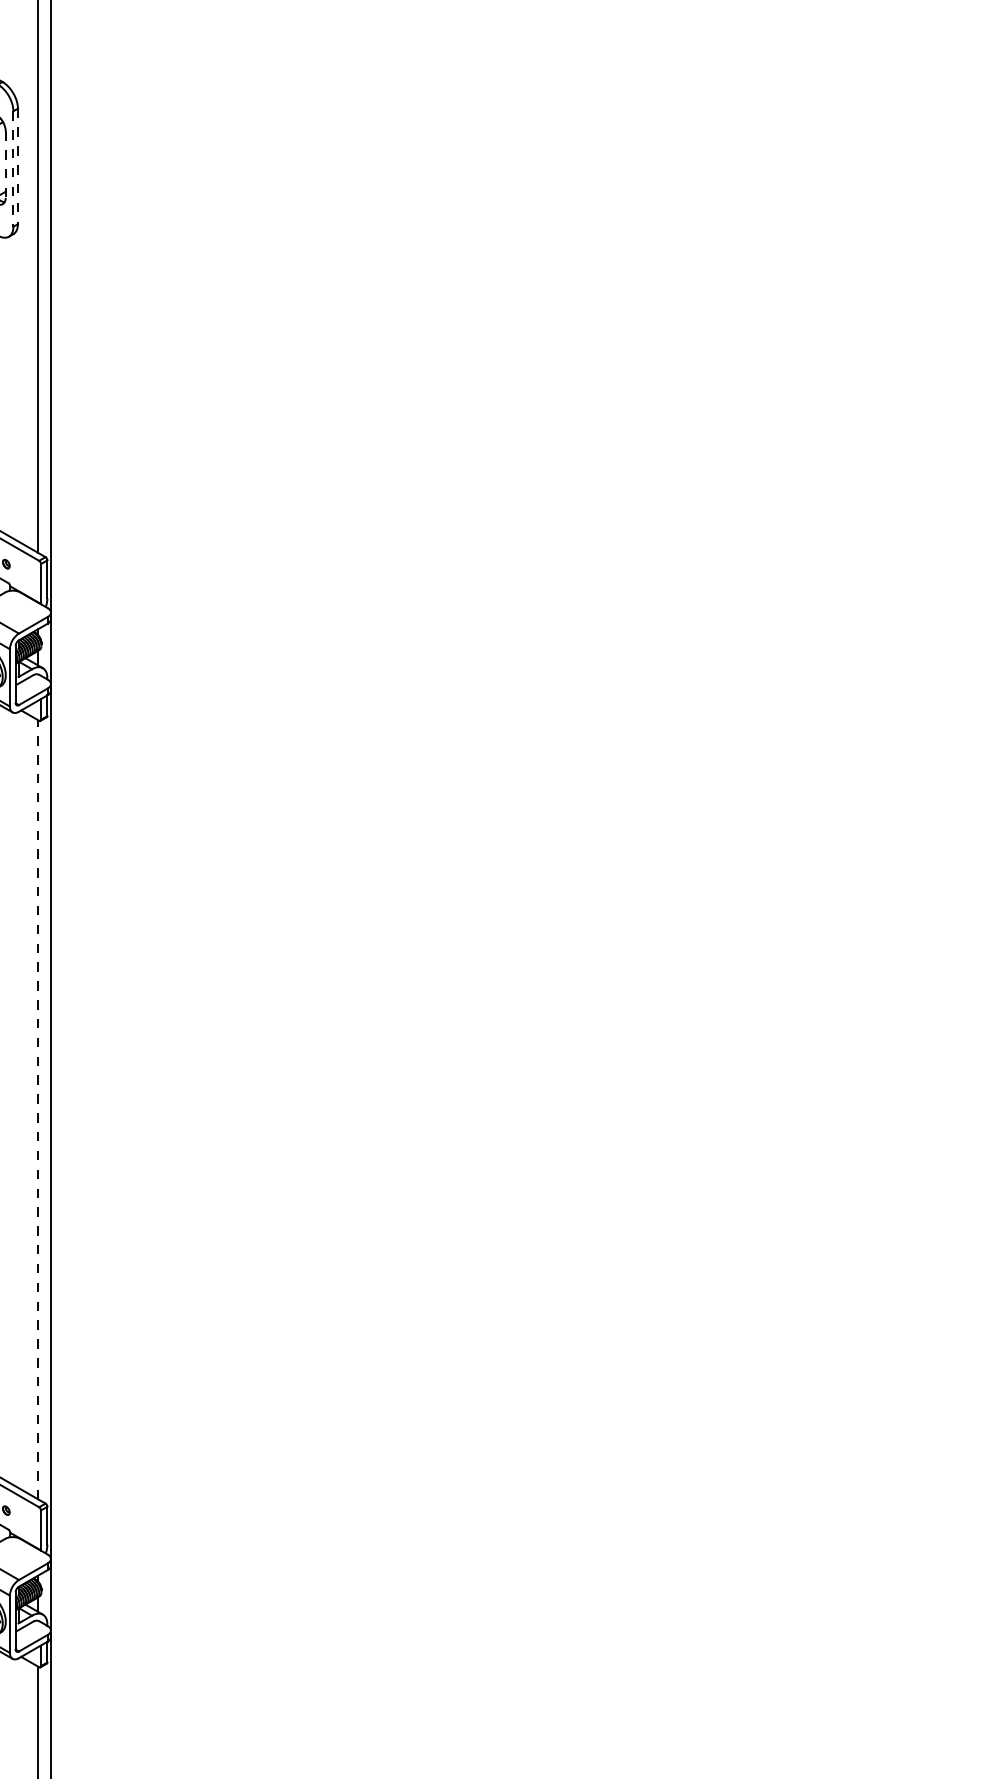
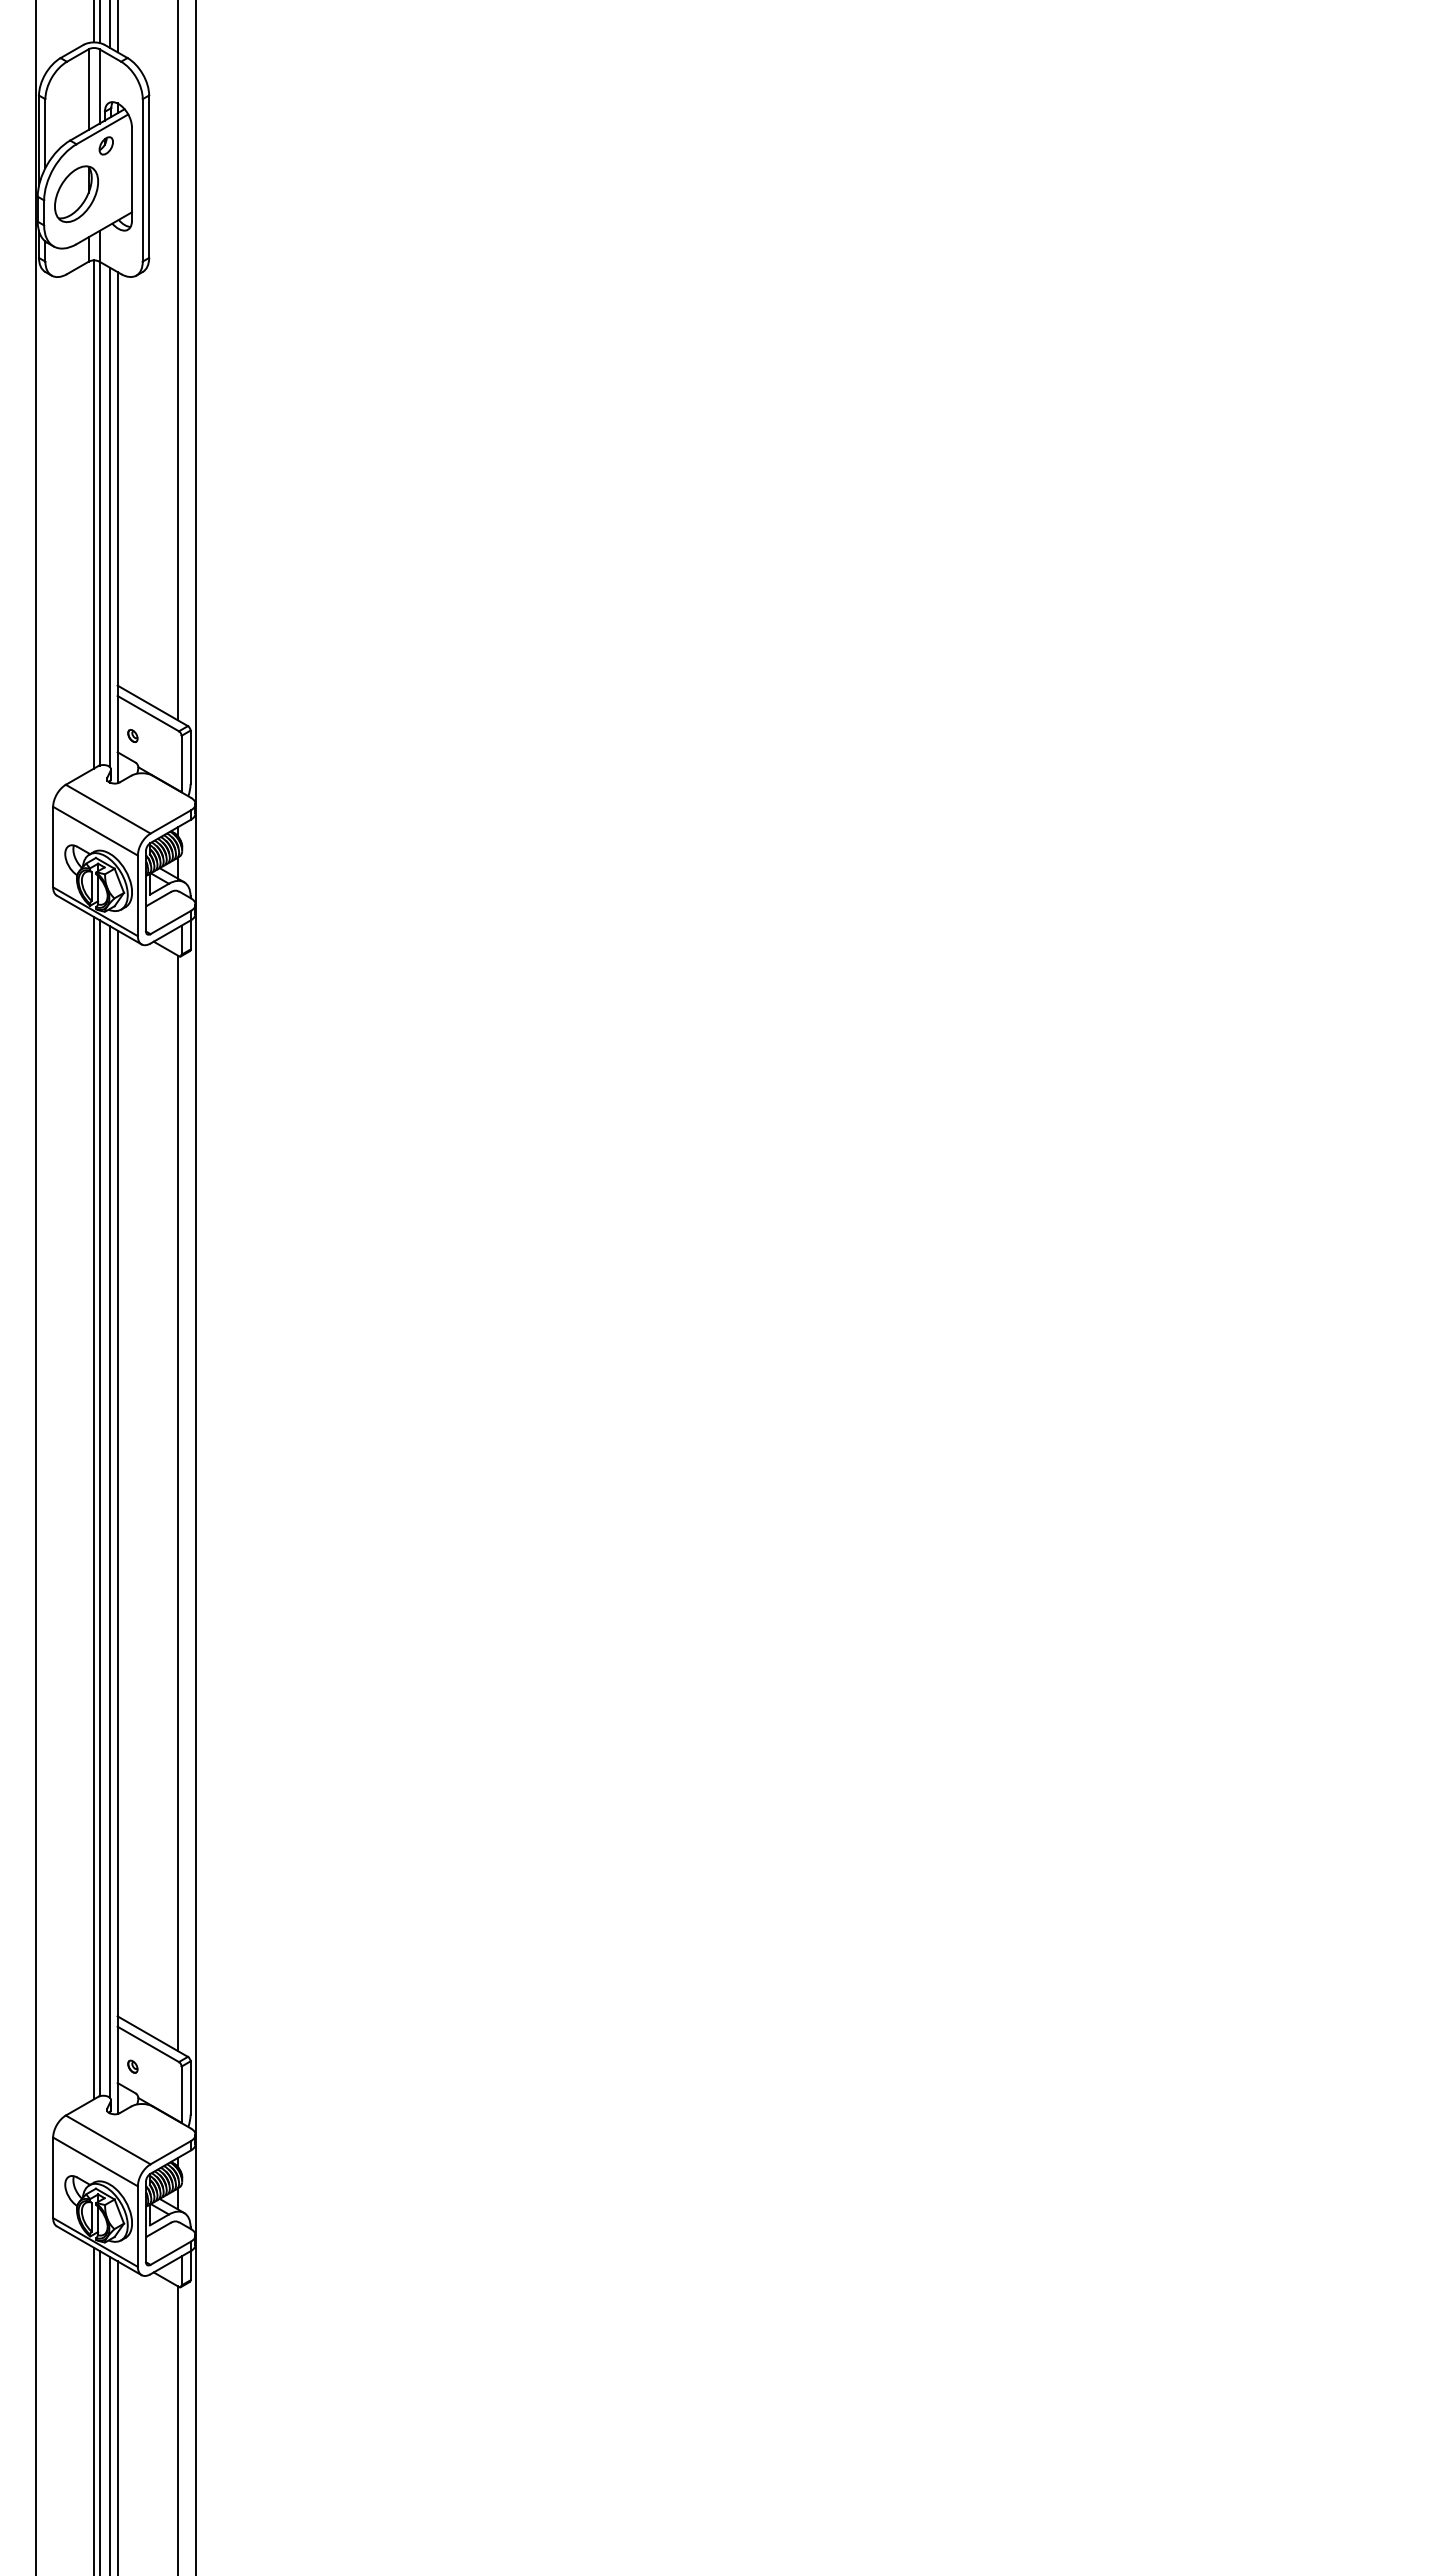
line: (5, 164) -> (131, 174), dashed -> solid
line: (18, 166) -> (149, 177), dashed -> solid
line: (13, 169) -> (142, 180), dashed -> solid
line: (38, 1110) -> (177, 1503), dashed -> solid

